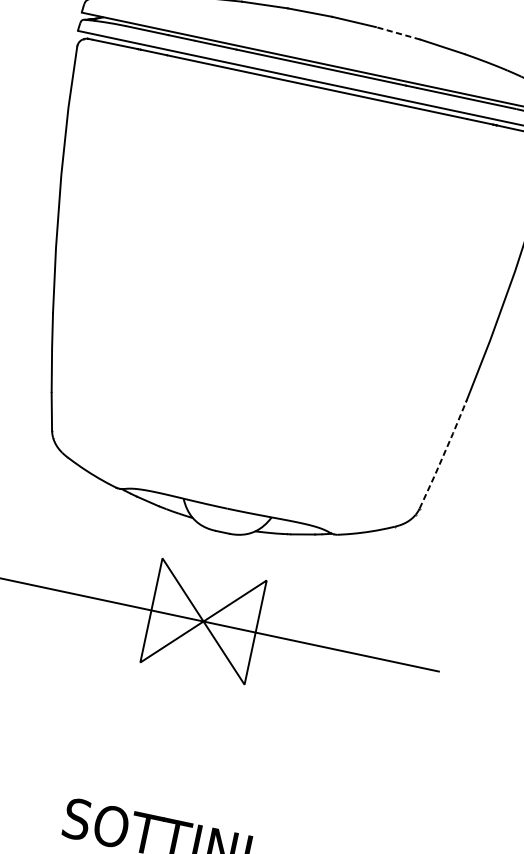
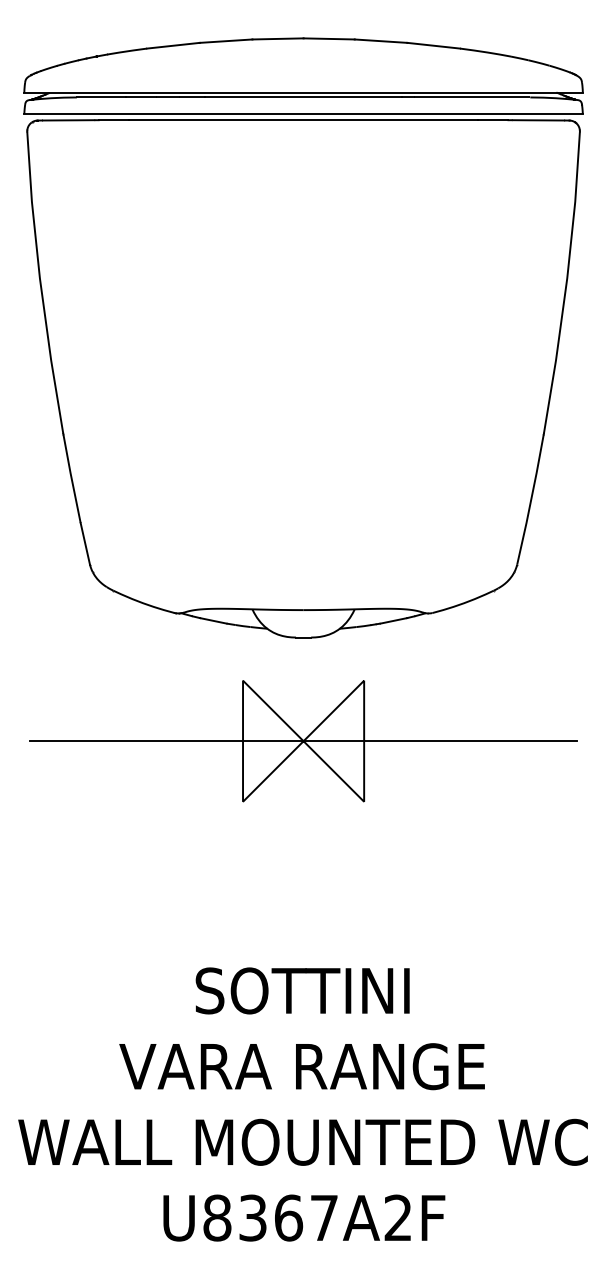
line: (397, 33) -> (380, 41), dashed -> solid
line: (443, 455) -> (531, 499), dashed -> solid

